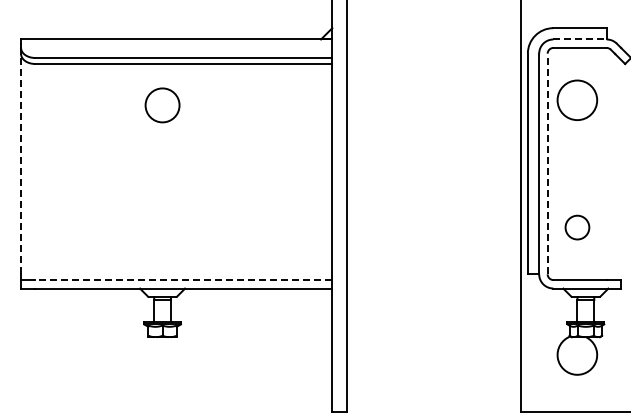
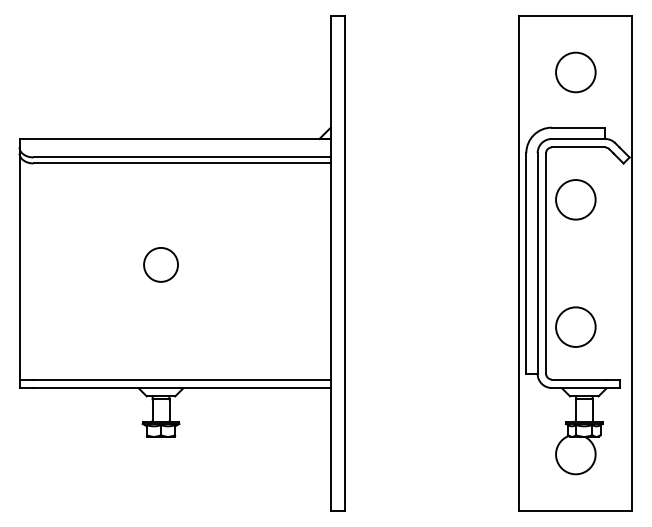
line: (580, 39) -> (578, 138), dashed -> solid
circle: (162, 105) -> (160, 264), moved
line: (21, 164) -> (19, 263), dashed -> solid
line: (548, 164) -> (546, 263), dashed -> solid
circle: (577, 227) -> (575, 326), size x1.67
line: (184, 280) -> (182, 379), dashed -> solid

